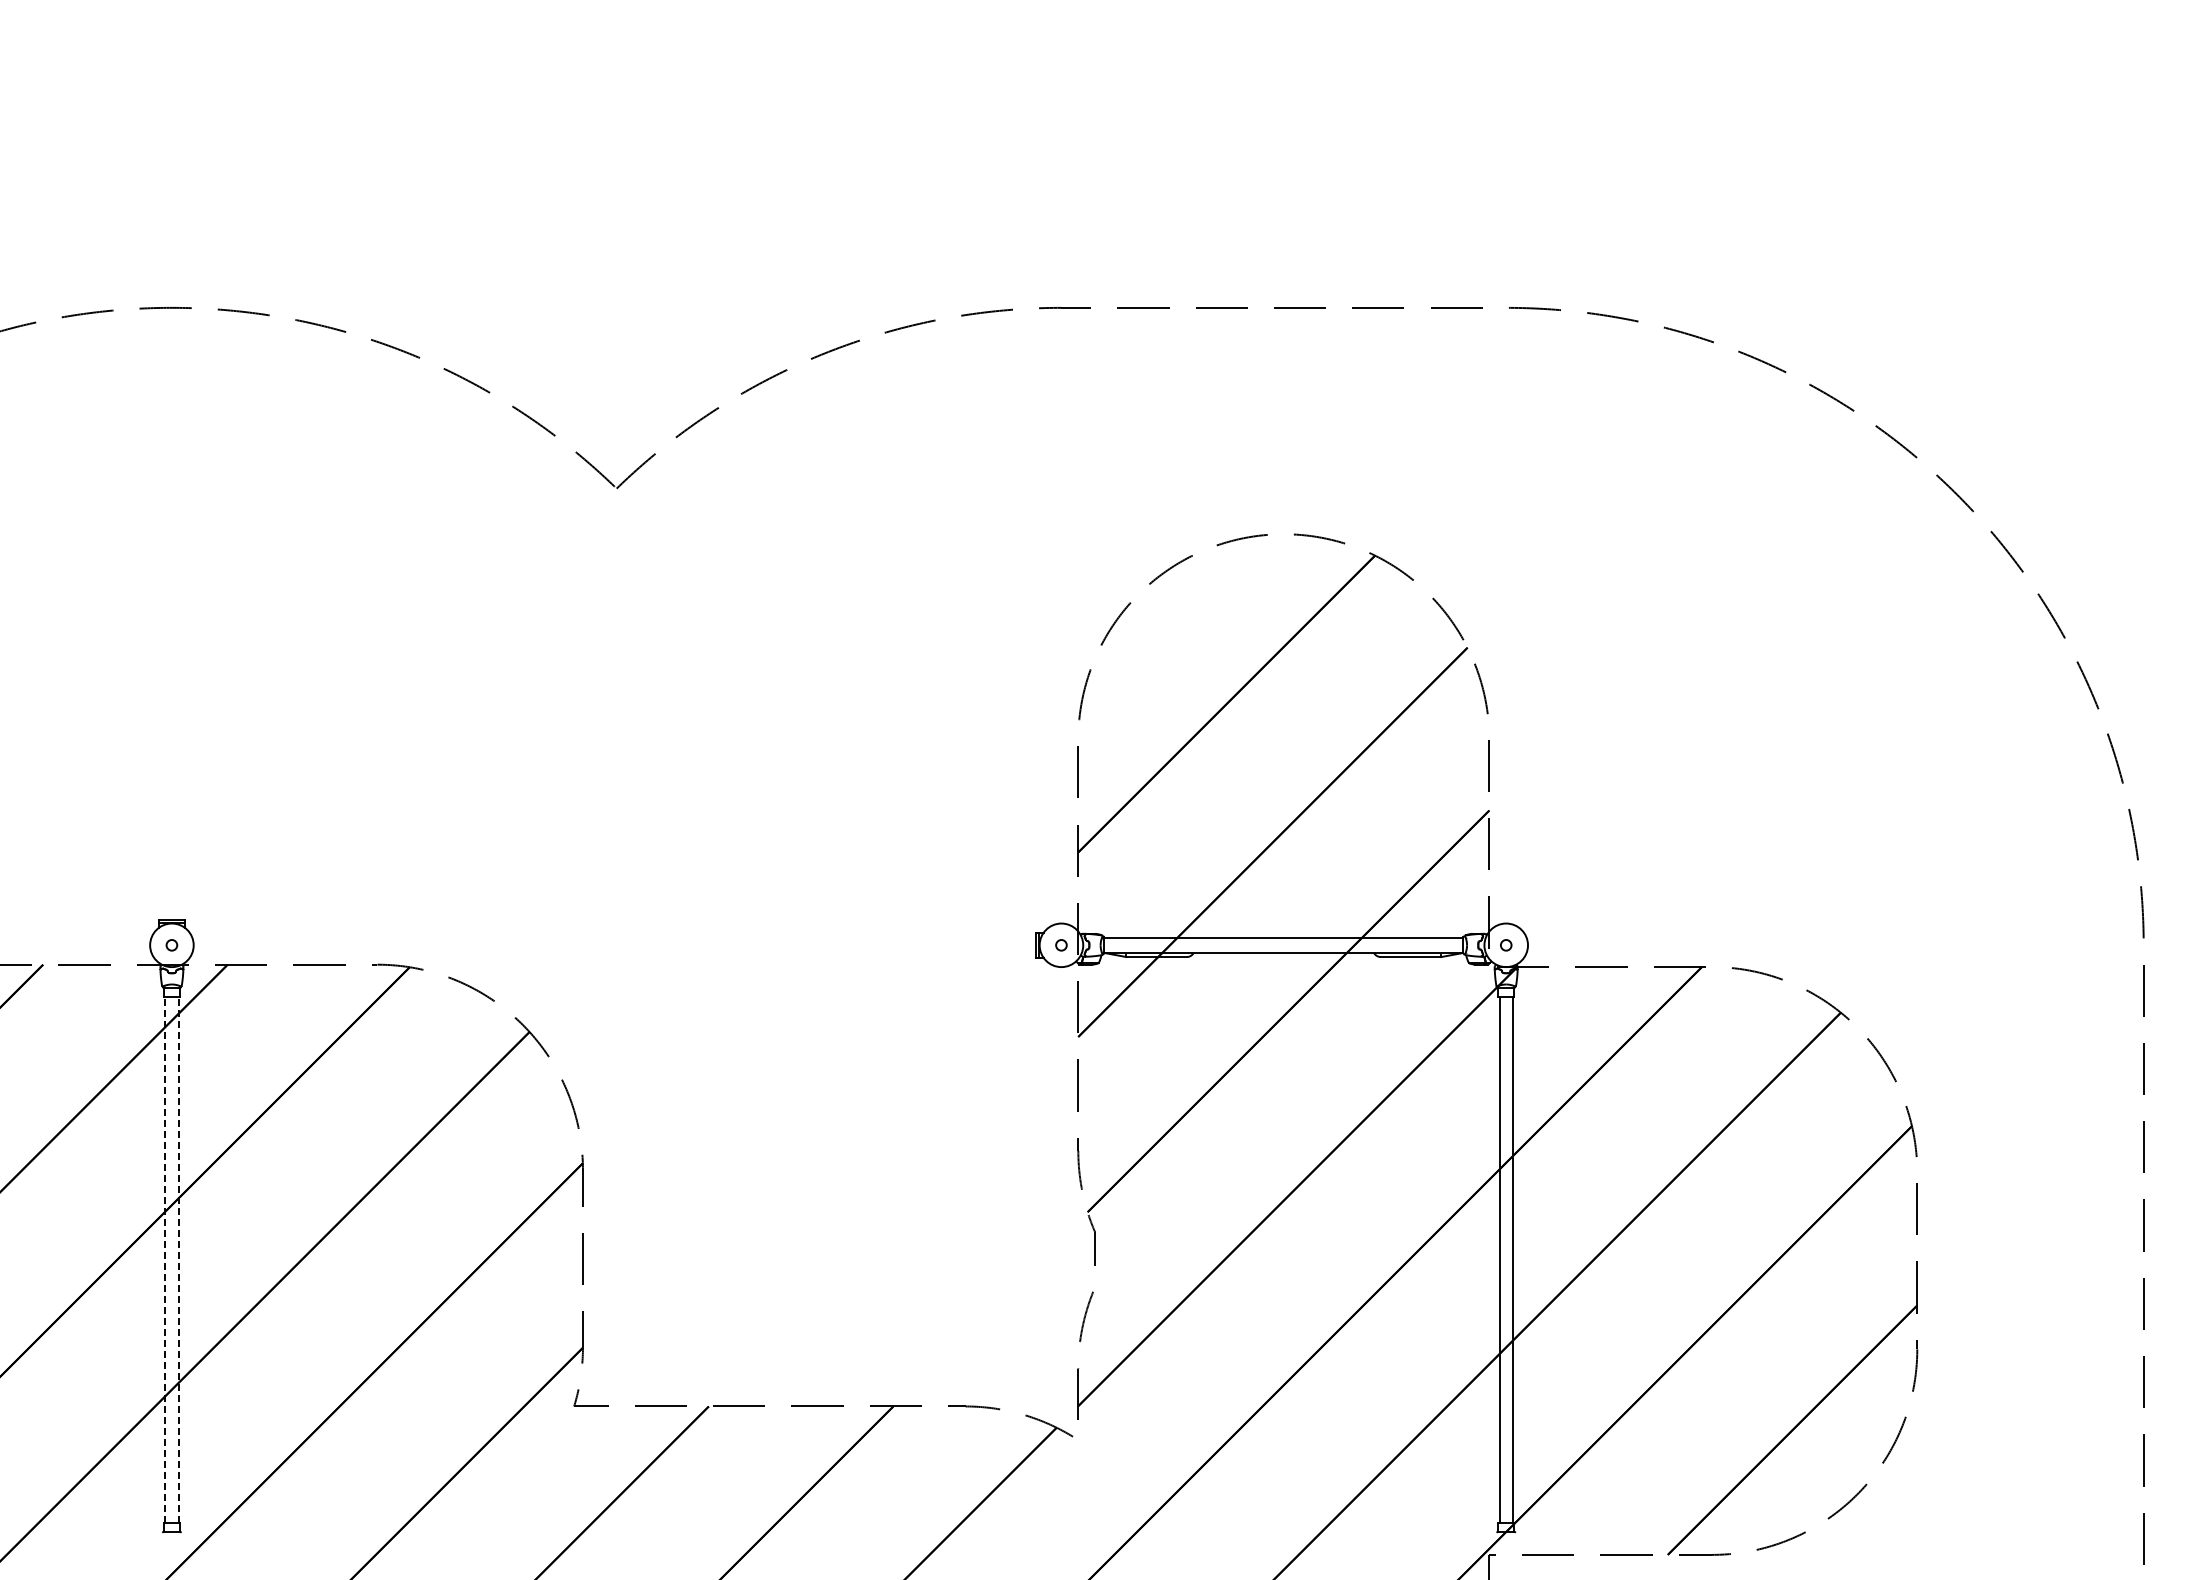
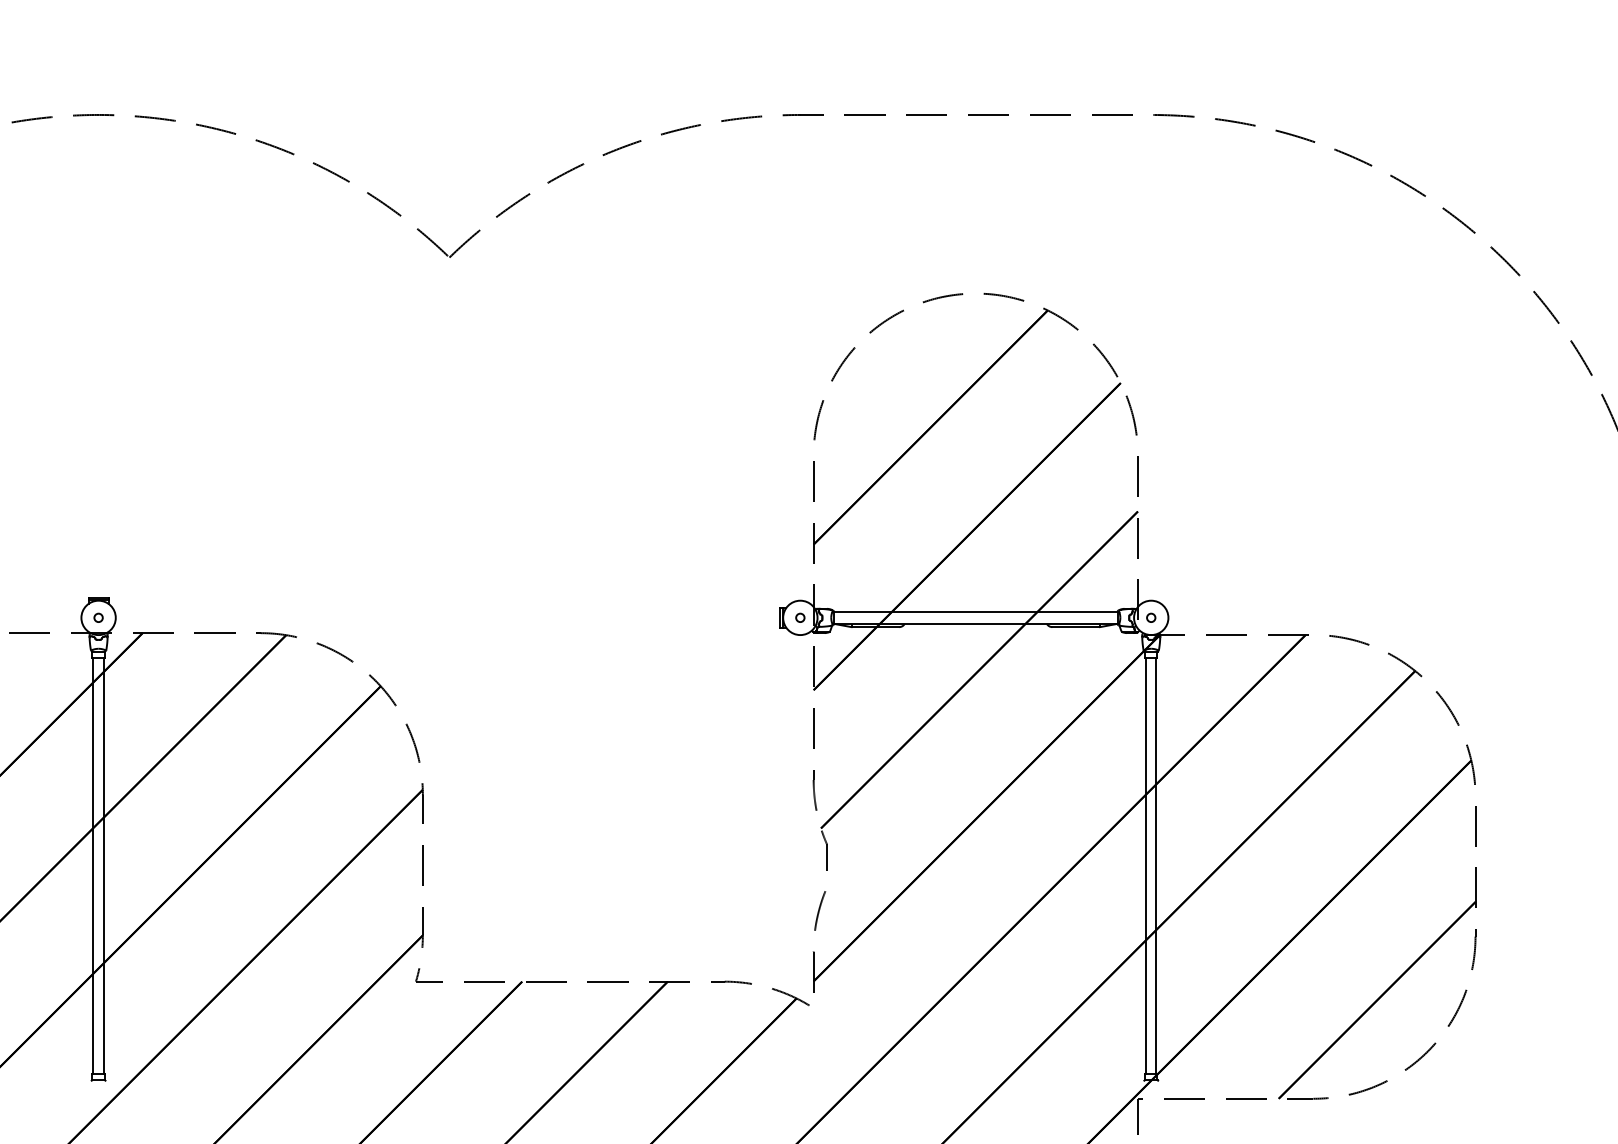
line: (165, 1259) -> (93, 865), dashed -> solid
line: (178, 1259) -> (103, 865), dashed -> solid

